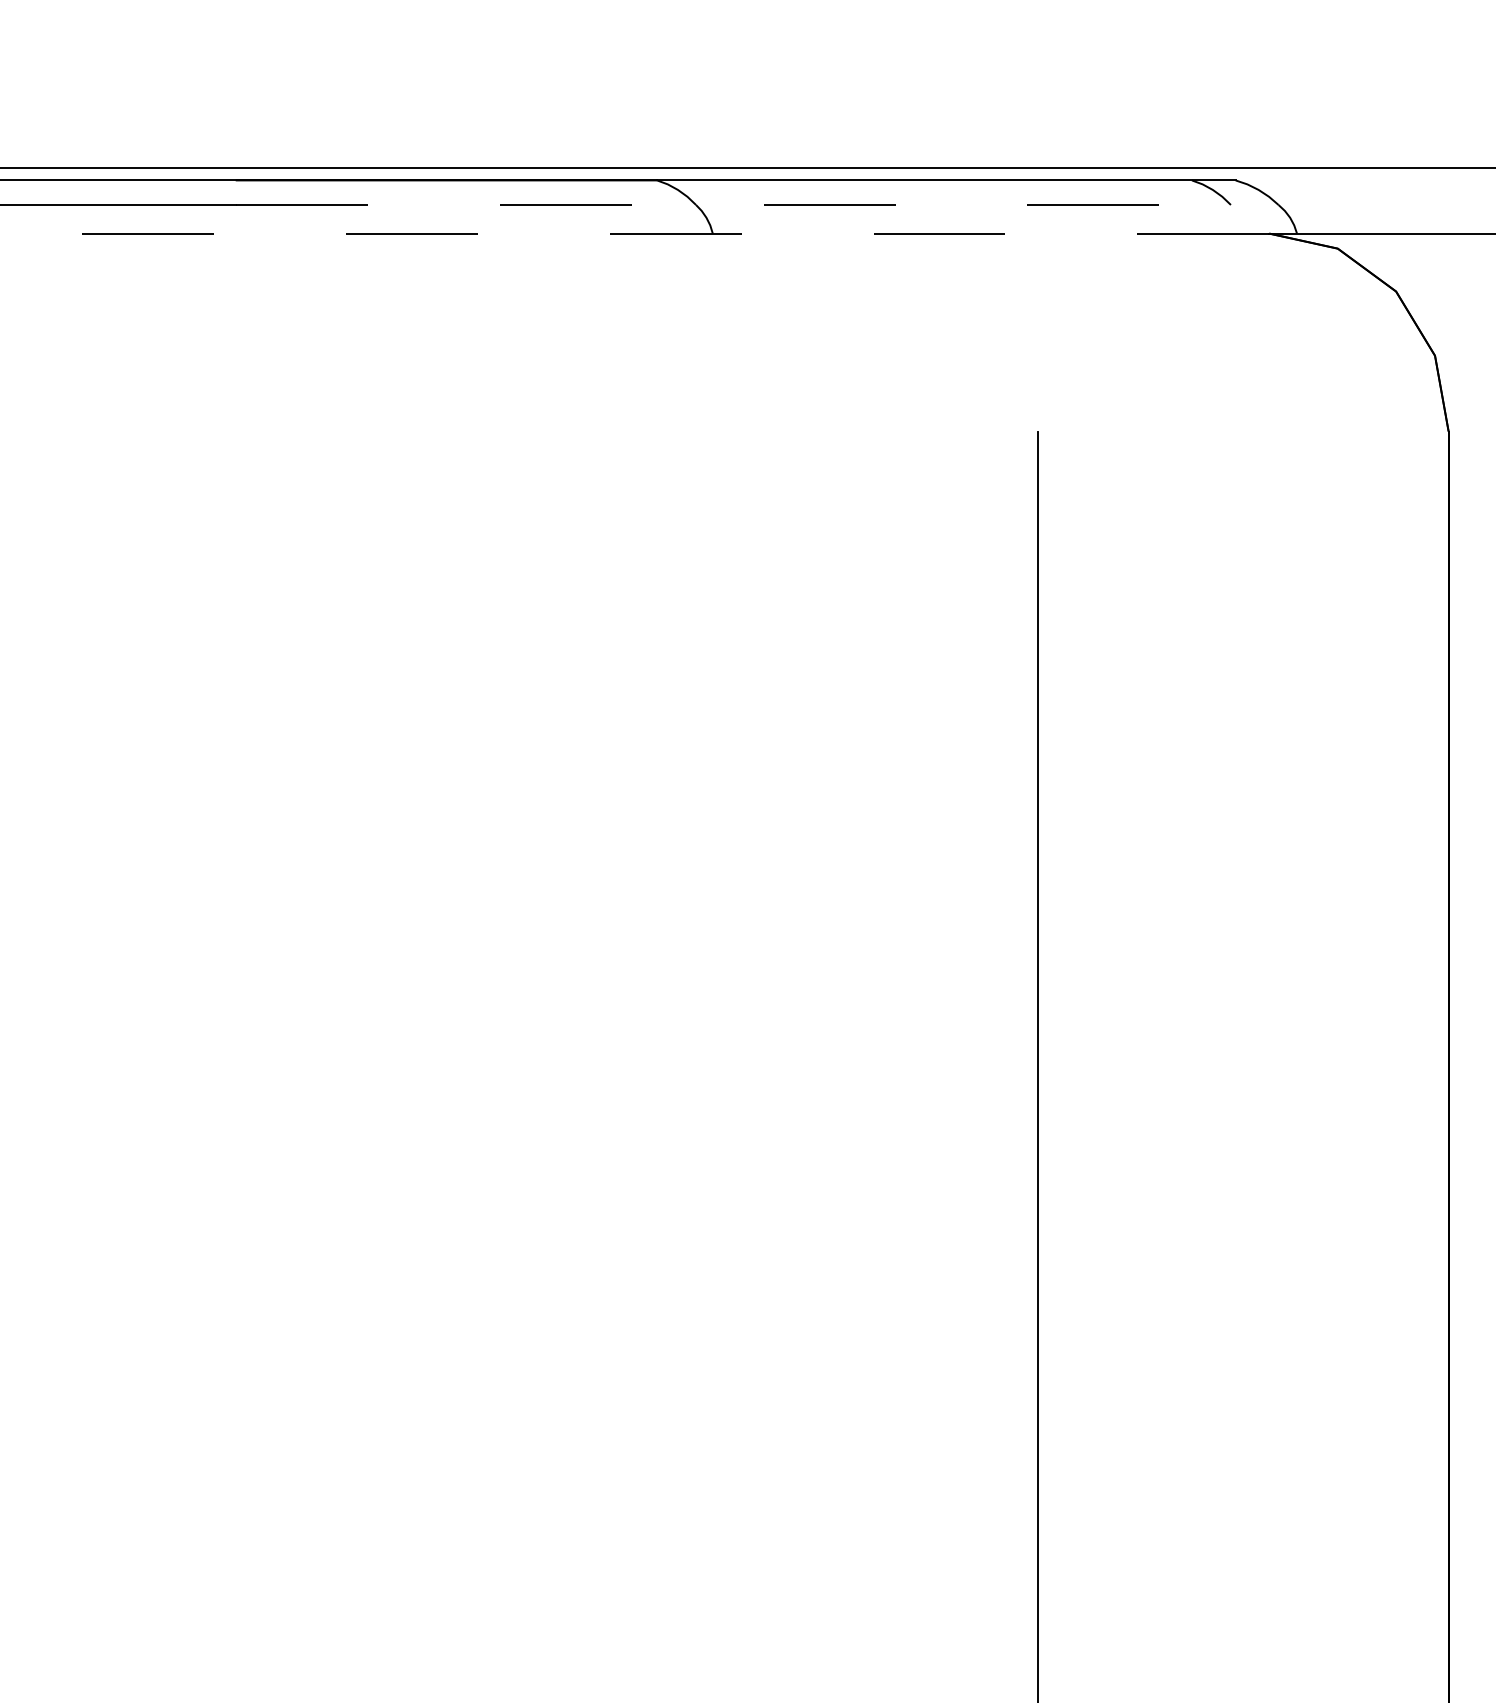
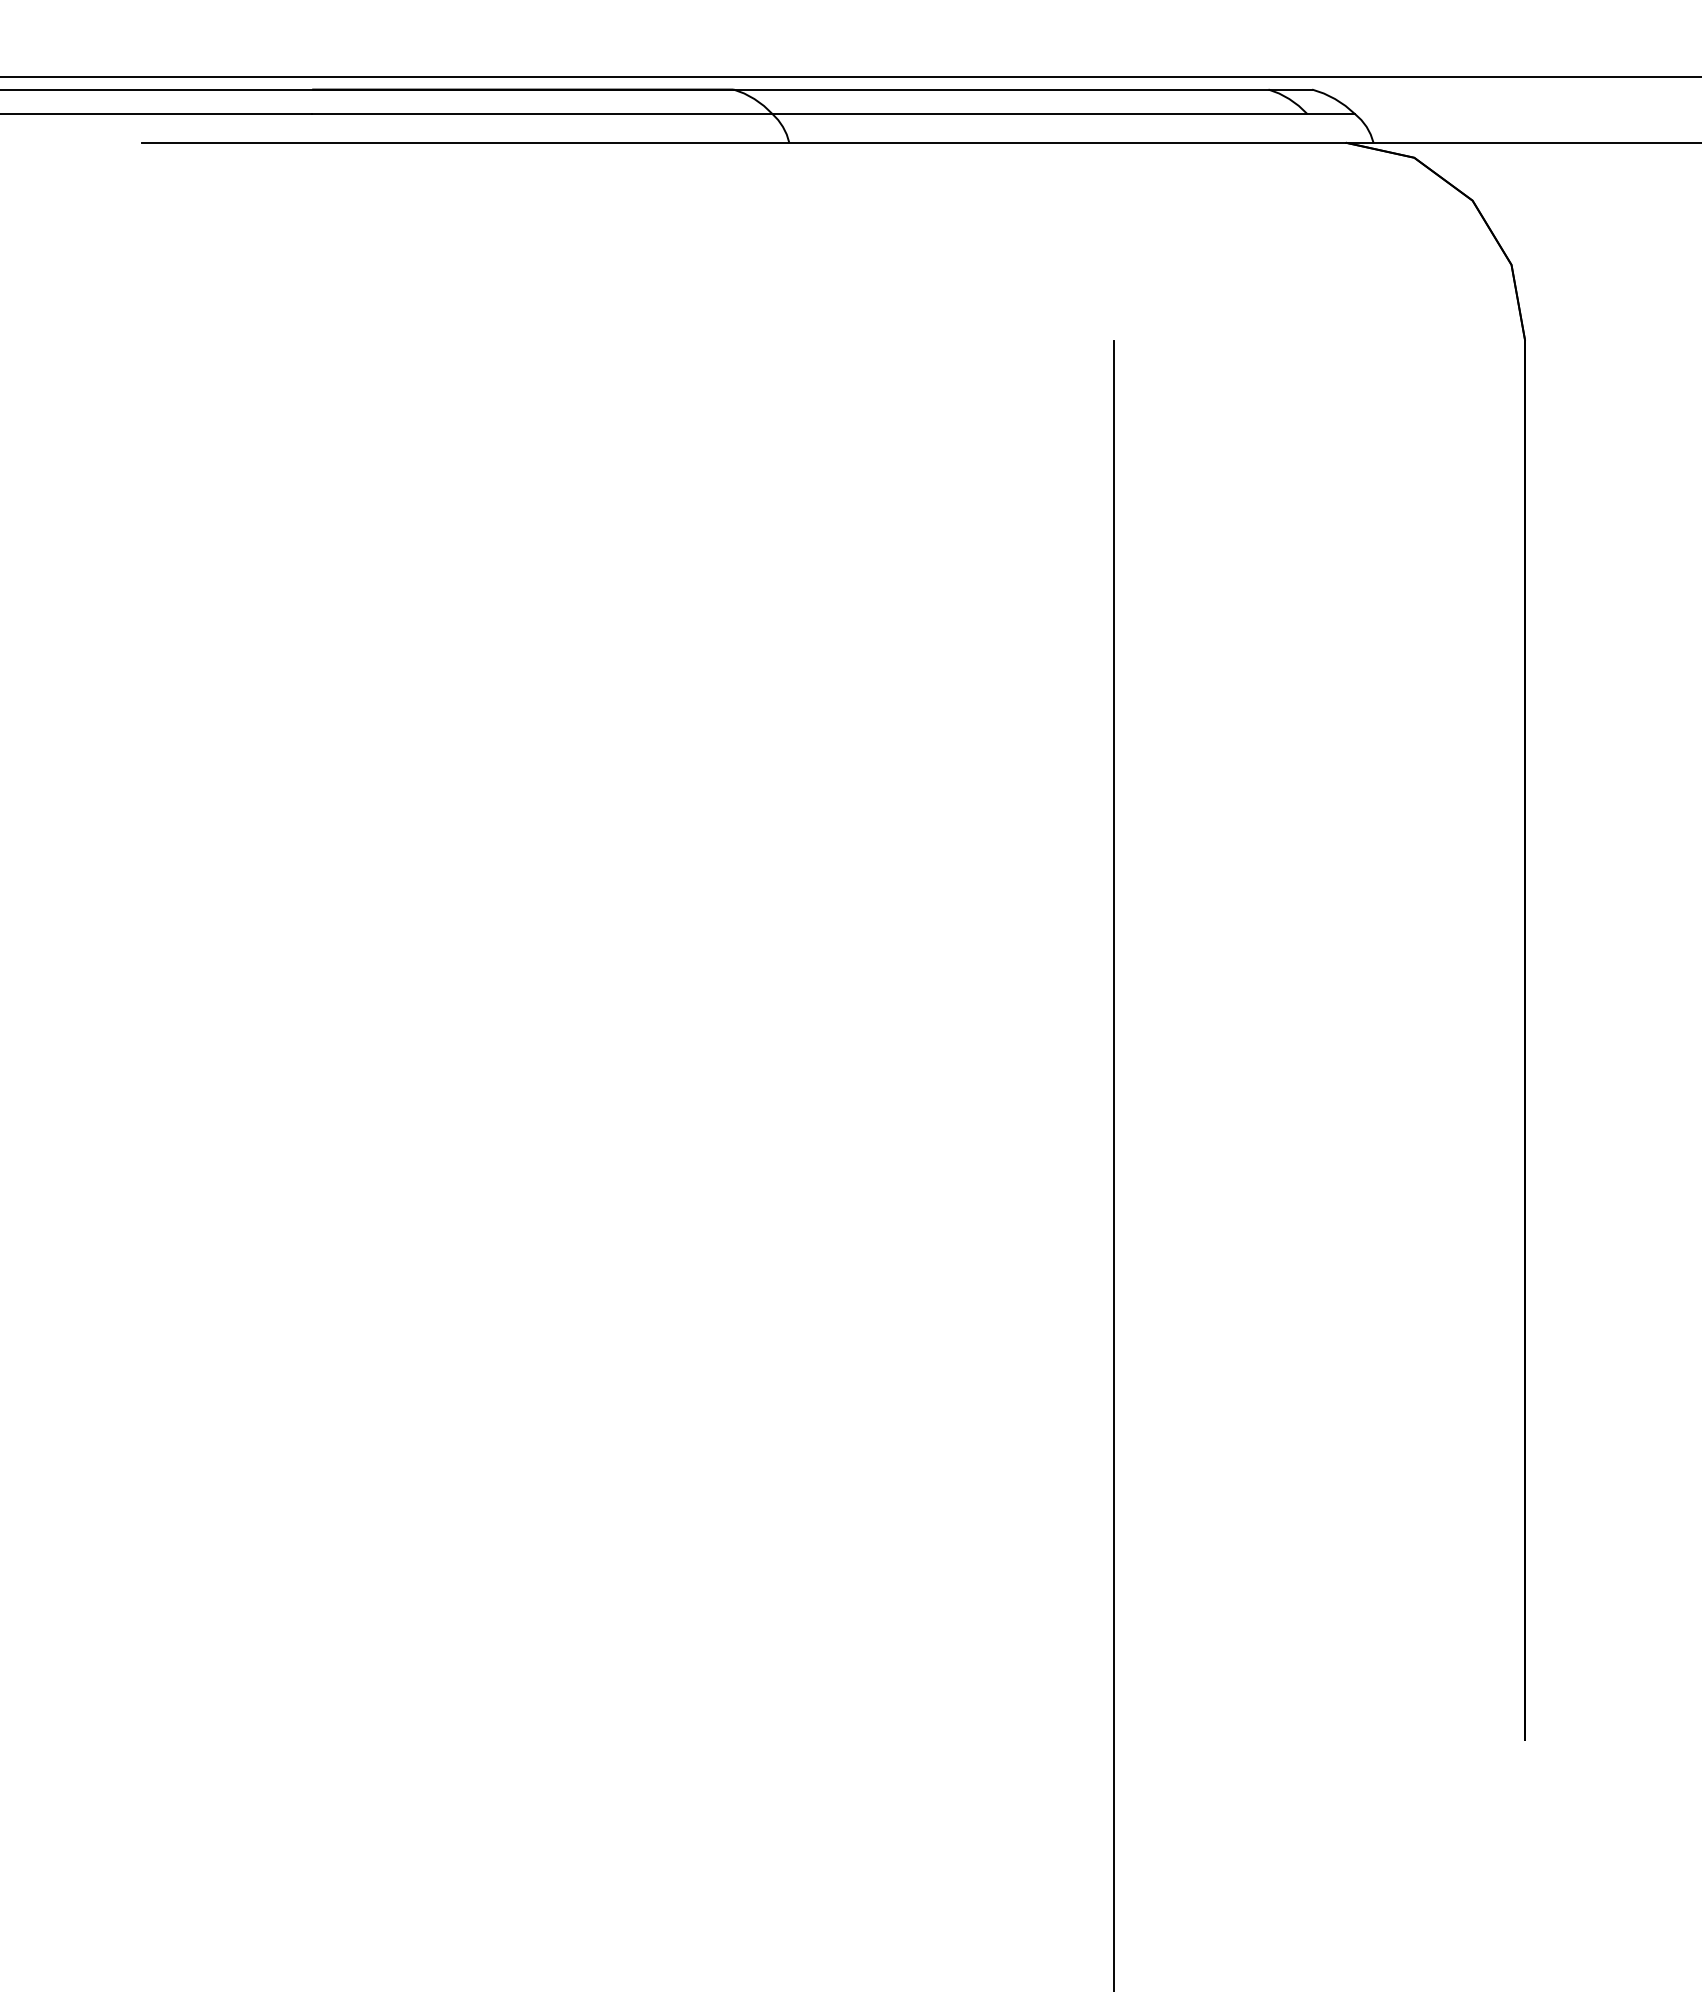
line: (758, 205) -> (834, 114), dashed -> solid
line: (667, 233) -> (743, 142), dashed -> solid

